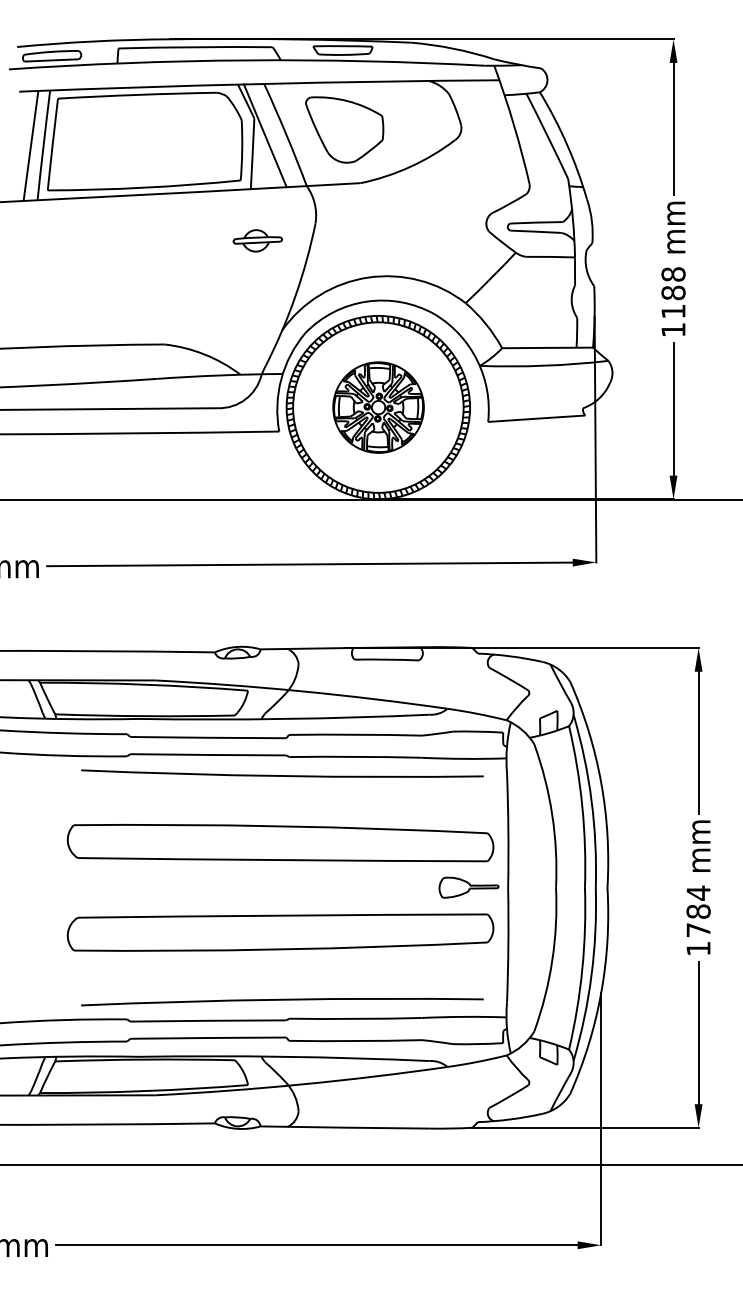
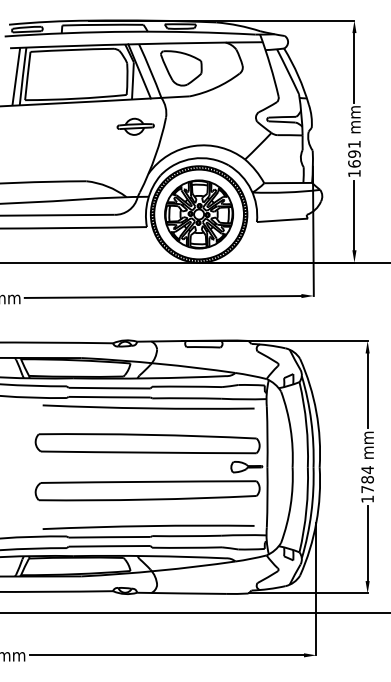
part: (257, 240) -> (135, 126), size x1.43
text: (673, 291) -> (354, 153), 1188 -> 1691
part: (379, 407) -> (199, 214), size x1.43

